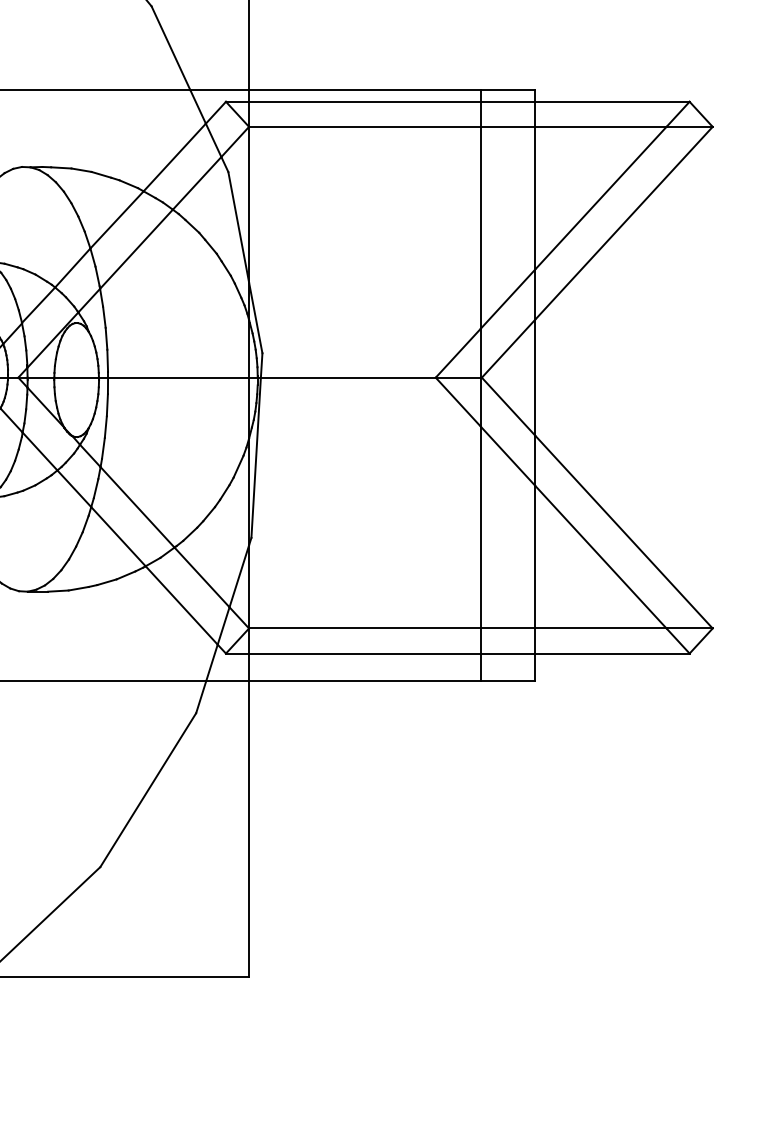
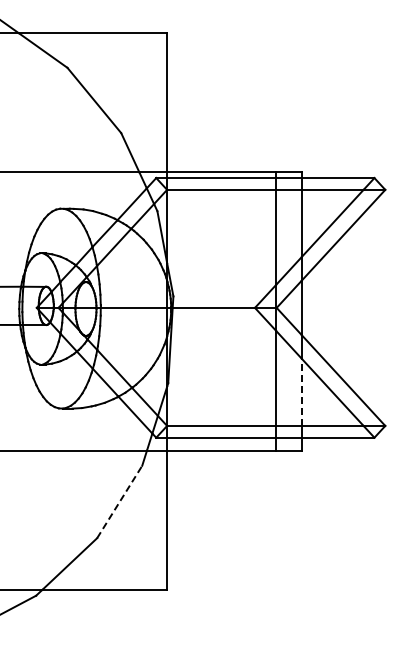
line: (534, 557) -> (301, 392), solid -> dashed
line: (147, 791) -> (119, 502), solid -> dashed

